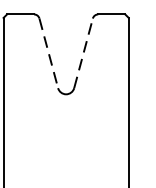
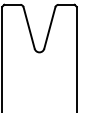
line: (82, 52) -> (49, 27), dashed -> solid
line: (49, 54) -> (29, 28), dashed -> solid

